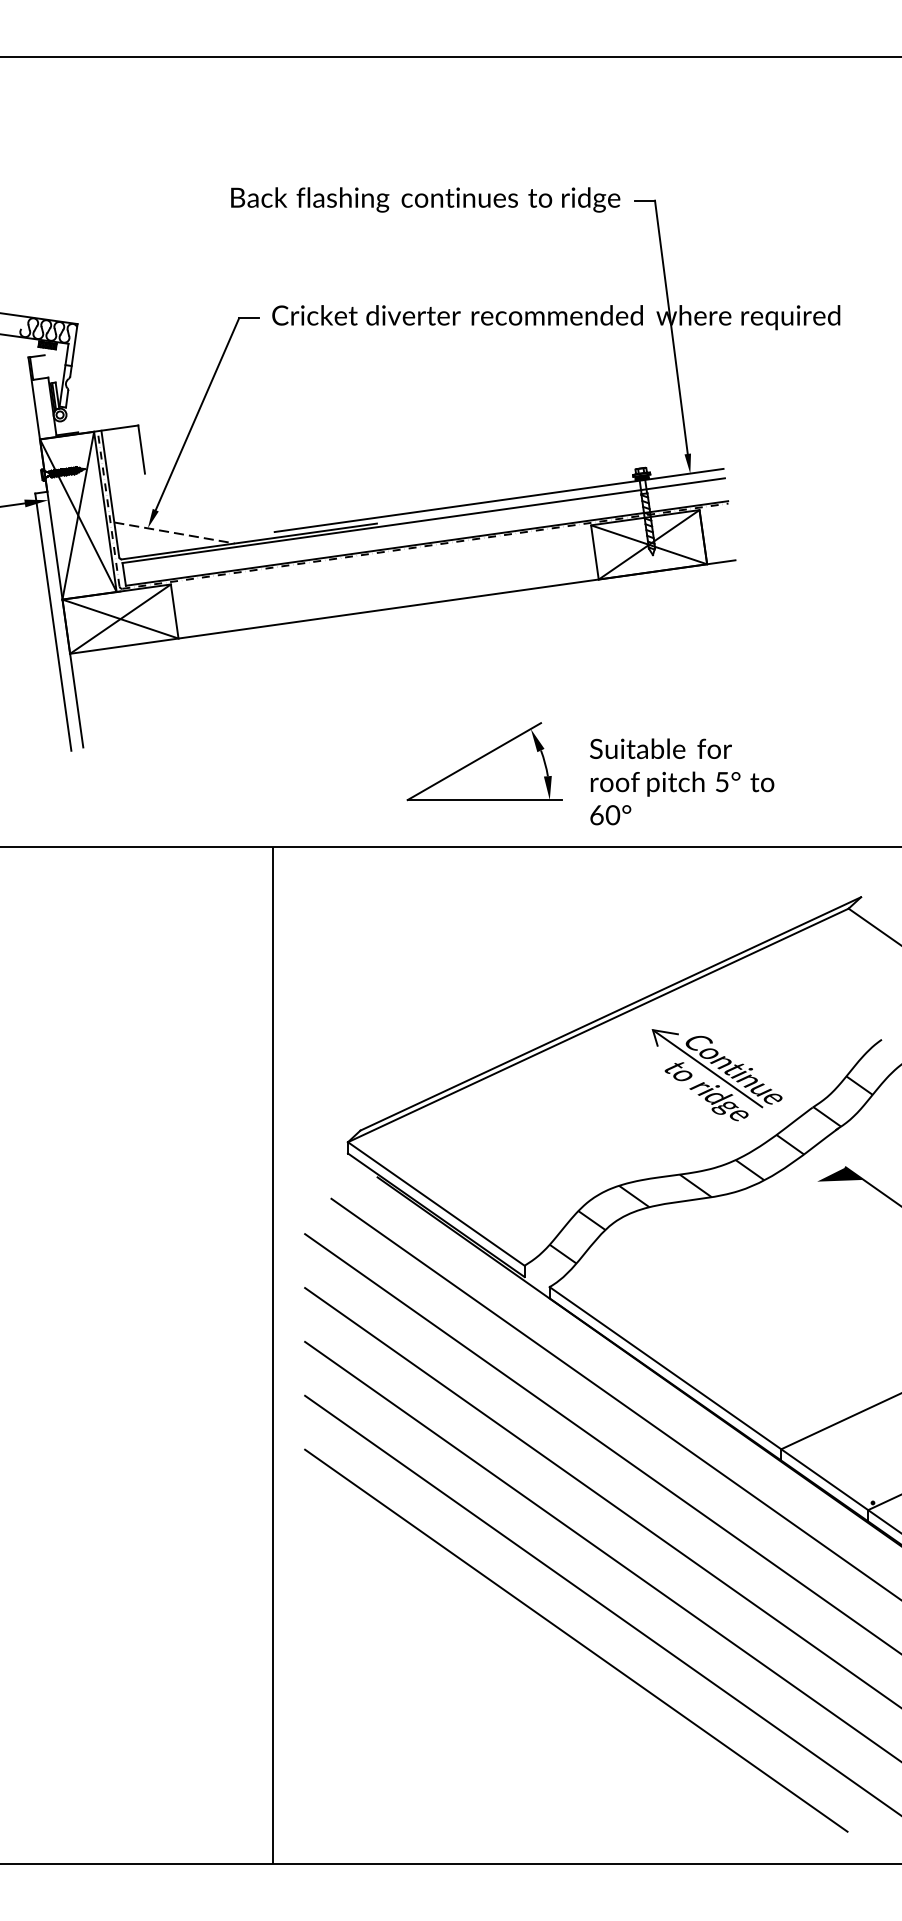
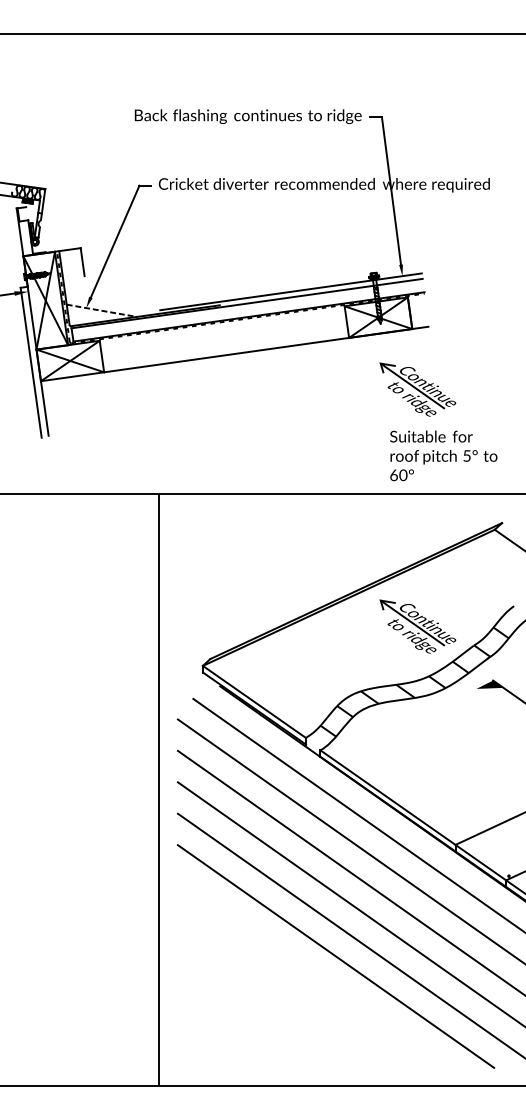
part: (716, 668) -> (417, 389), added
part: (482, 760) -> (281, 443), removed
text: (681, 781) -> (443, 455), moved

